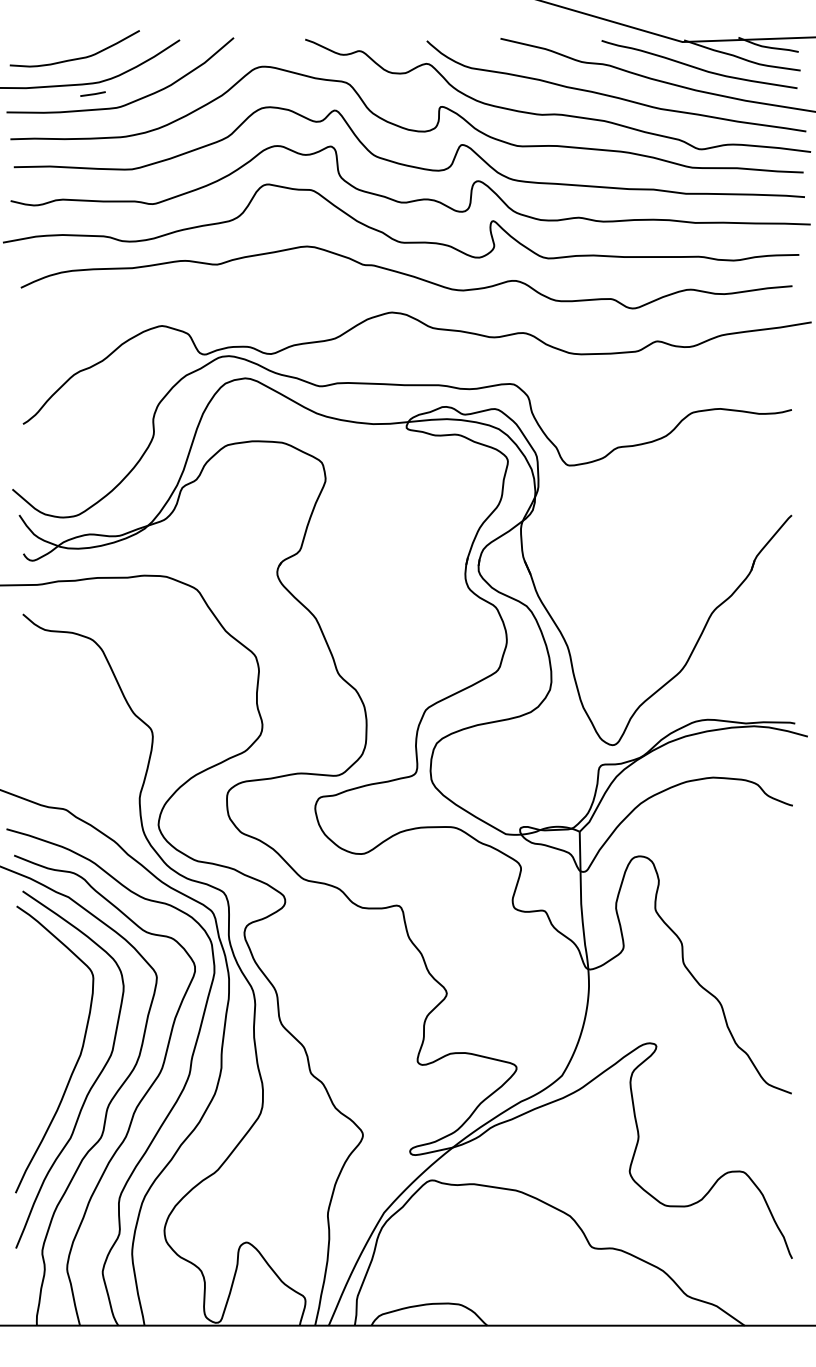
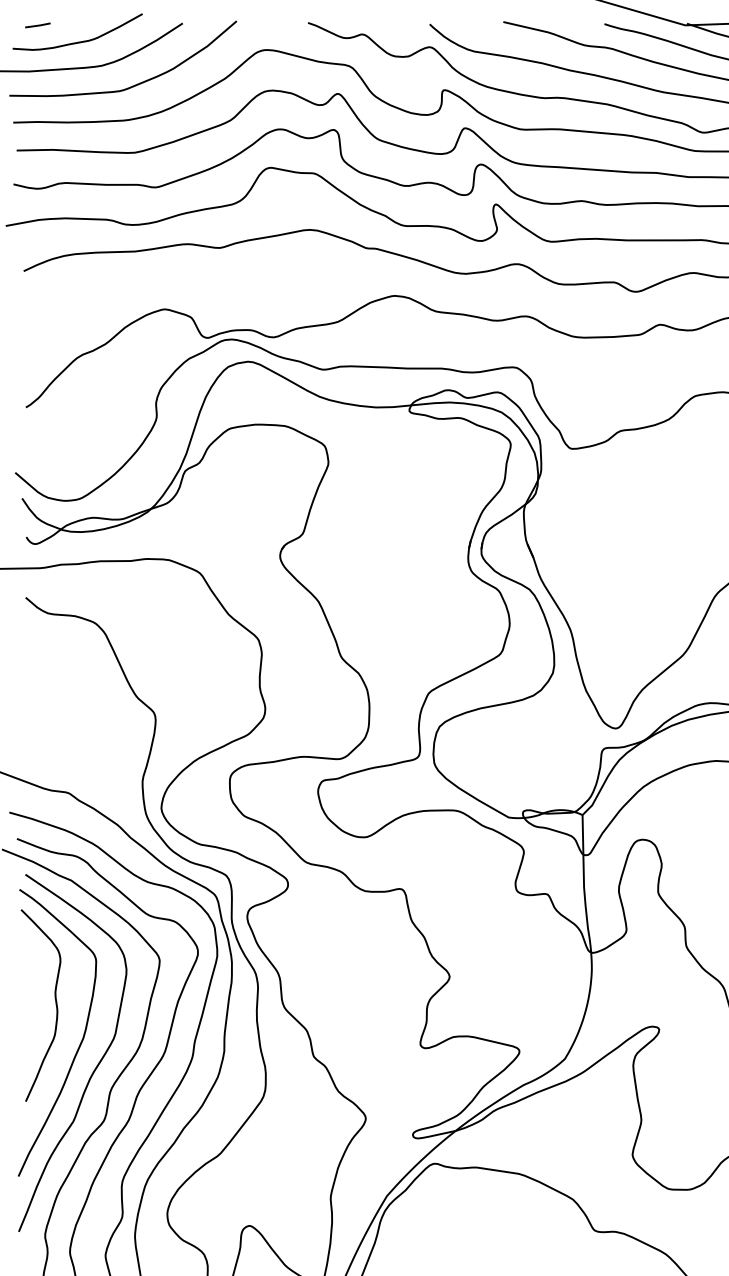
line: (92, 93) -> (37, 24), moved
curve: (52, 1020) -> (55, 1003), added

